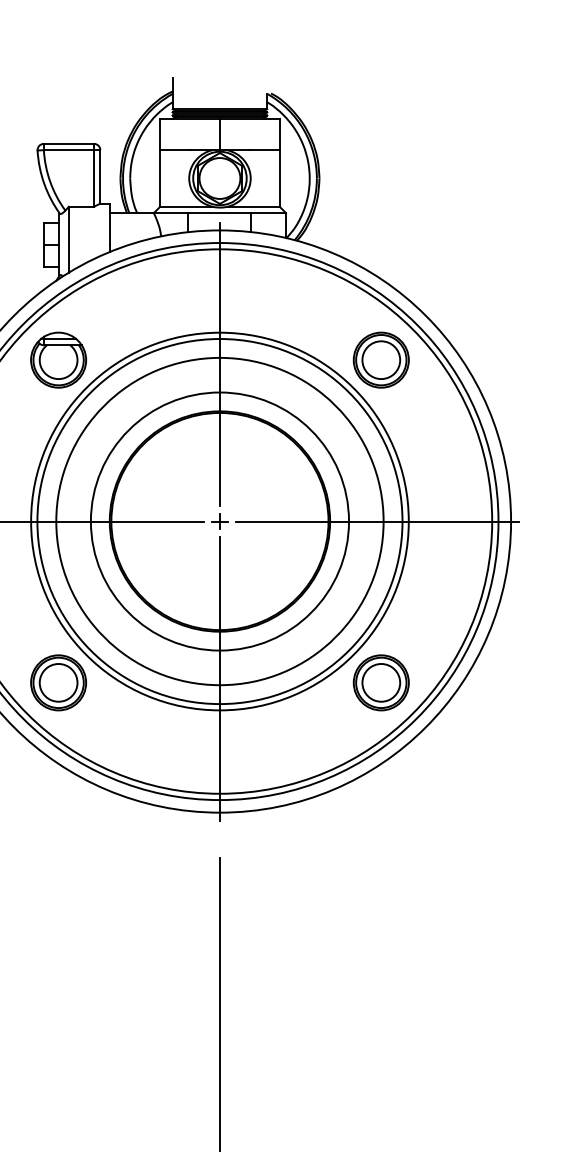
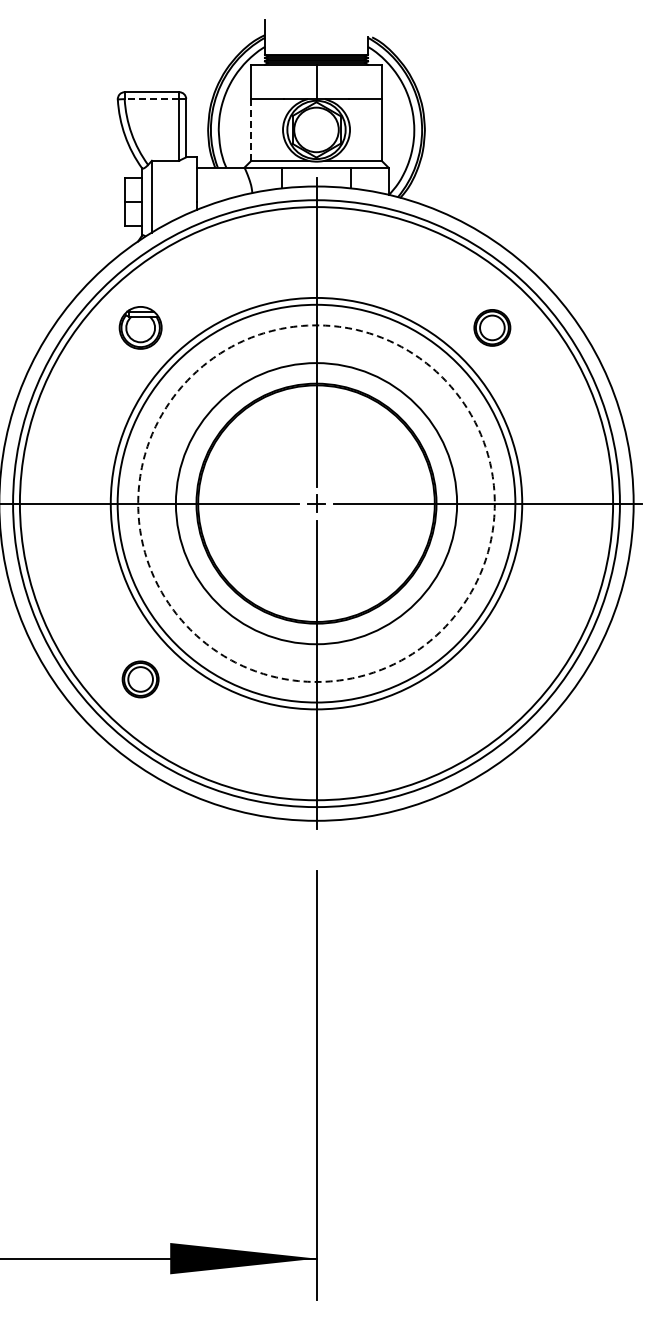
line: (68, 150) -> (151, 99), solid -> dashed
line: (160, 178) -> (251, 129), solid -> dashed
part: (58, 359) -> (140, 327), size x0.7
part: (381, 359) -> (492, 327), size x0.6
circle: (219, 521) -> (316, 503), solid -> dashed
part: (58, 682) -> (140, 679), size x0.6
part: (381, 682) -> (492, 679), removed

